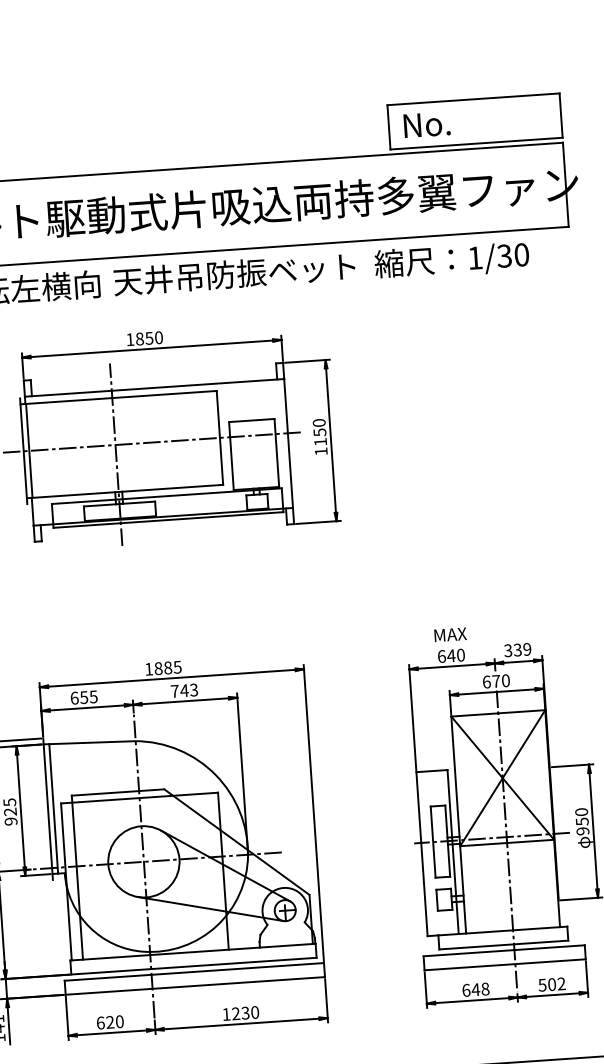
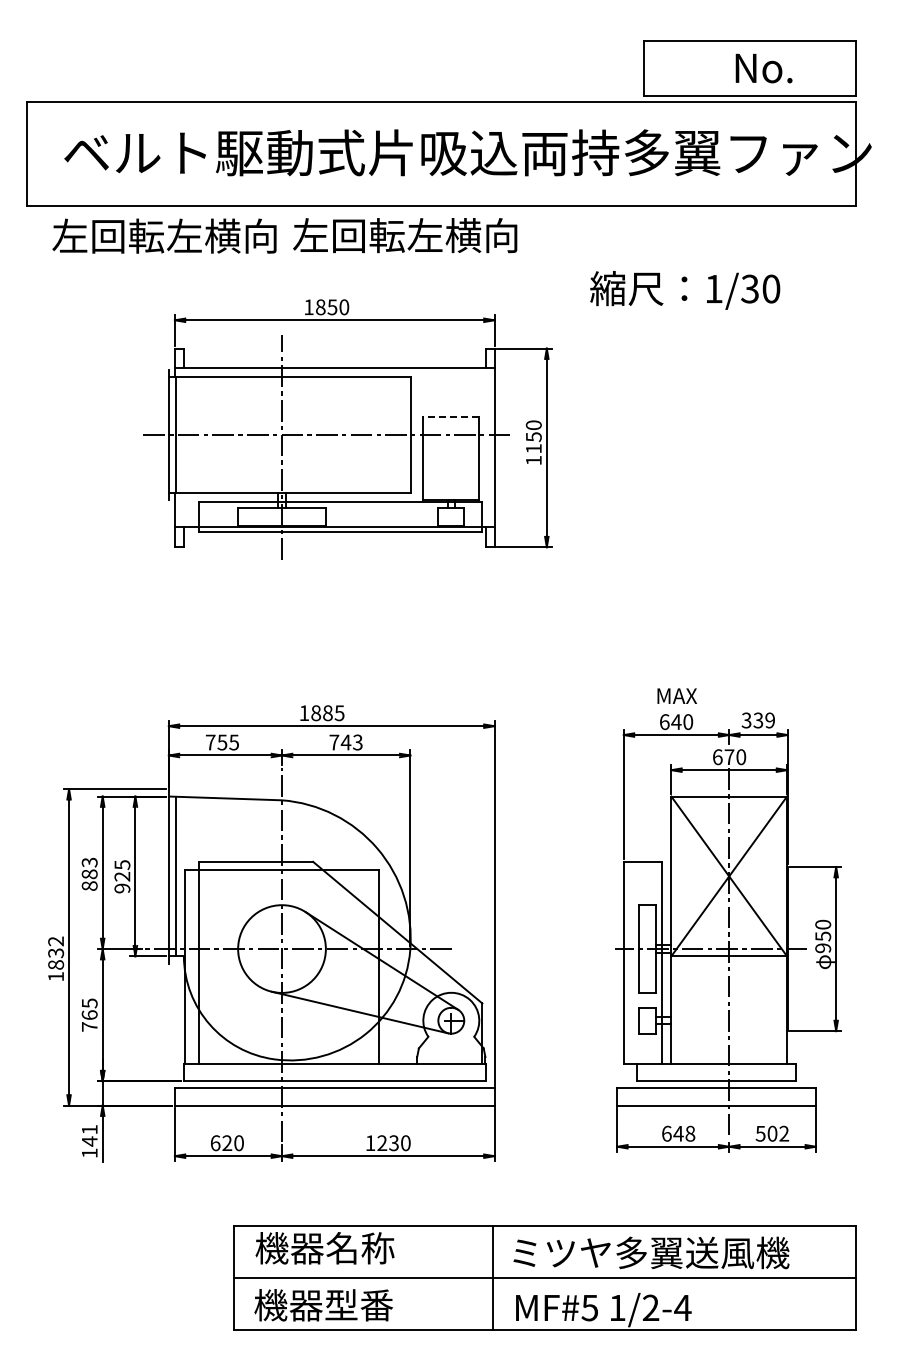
text: (426, 124) -> (763, 68), moved
text: (452, 260) -> (685, 290), moved
text: (234, 274) -> (442, 235), 天井吊防振ベット -> 左回転左横向
line: (251, 420) -> (451, 416), solid -> dashed
text: (74, 698) -> (210, 742), 655 -> 755

